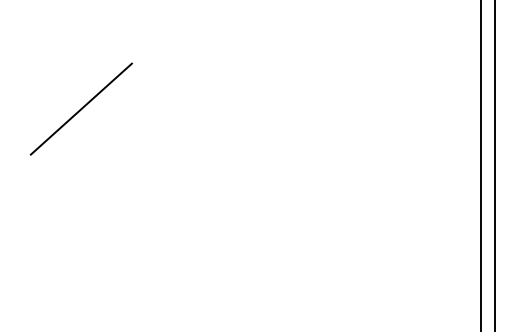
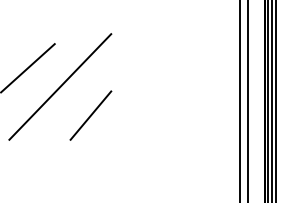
line: (142, 143) -> (60, 86), added
line: (199, 197) -> (90, 115), added

